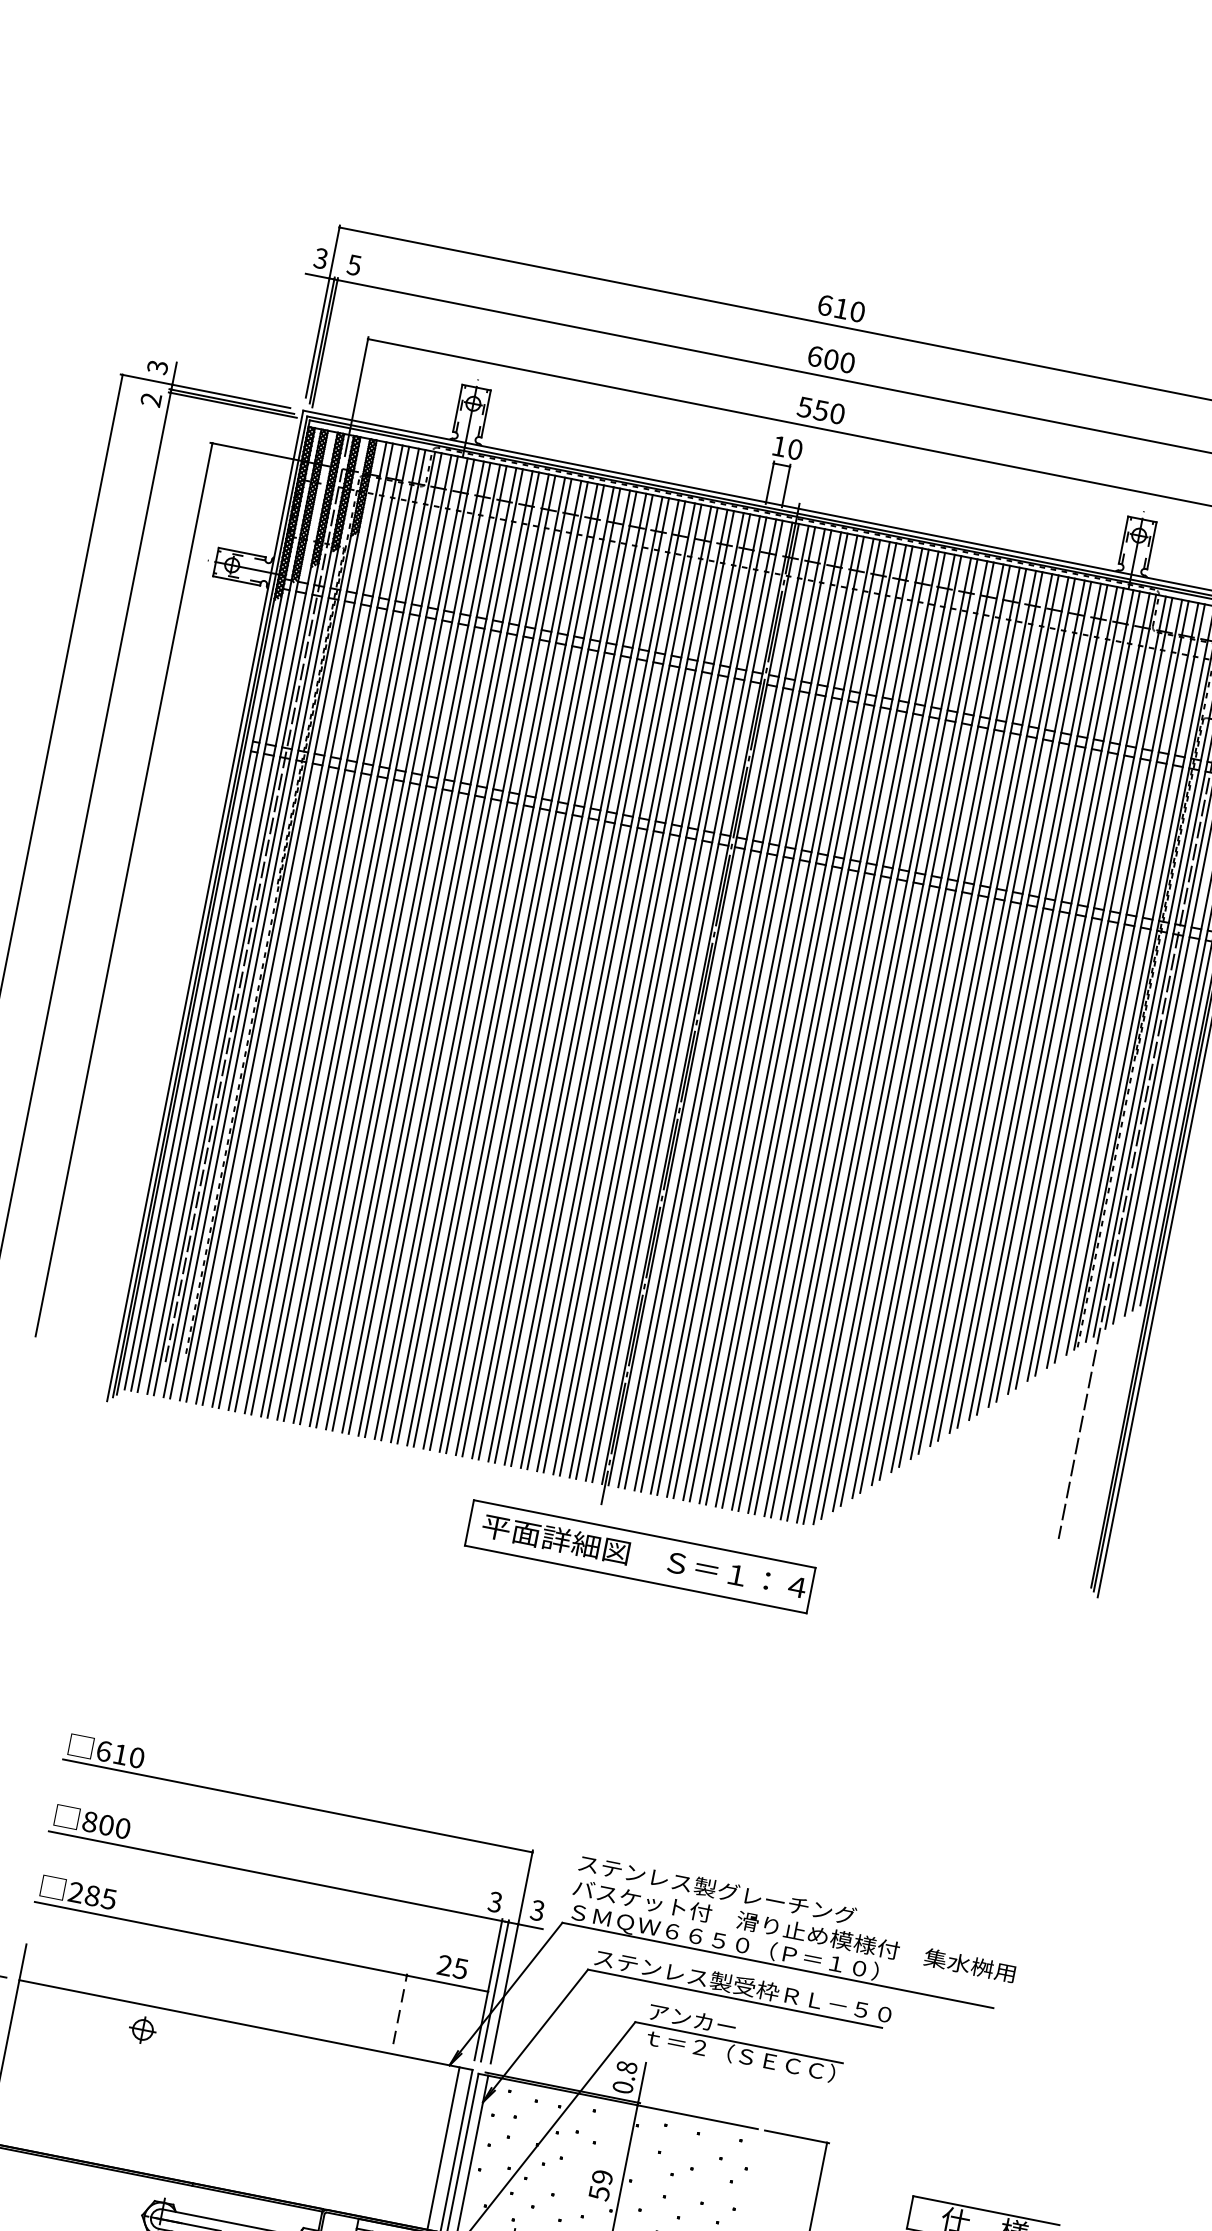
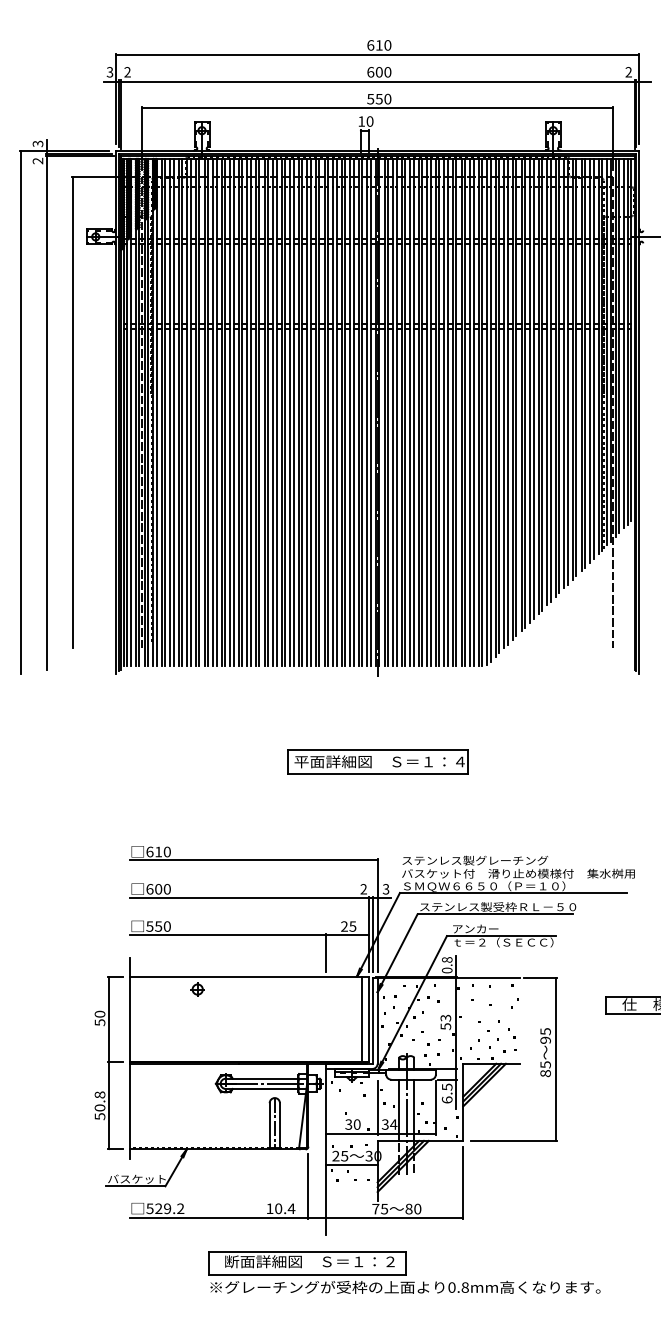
text: (354, 265) -> (127, 72), 5 -> 2
part: (640, 1555) -> (377, 761), moved
text: (89, 1822) -> (149, 889), 800 -> 600
text: (92, 1895) -> (158, 926), 285 -> 550
text: (494, 1902) -> (363, 889), 3 -> 2
line: (400, 2009) -> (326, 953), dashed -> solid
text: (603, 2176) -> (446, 1017), 59 -> 53

